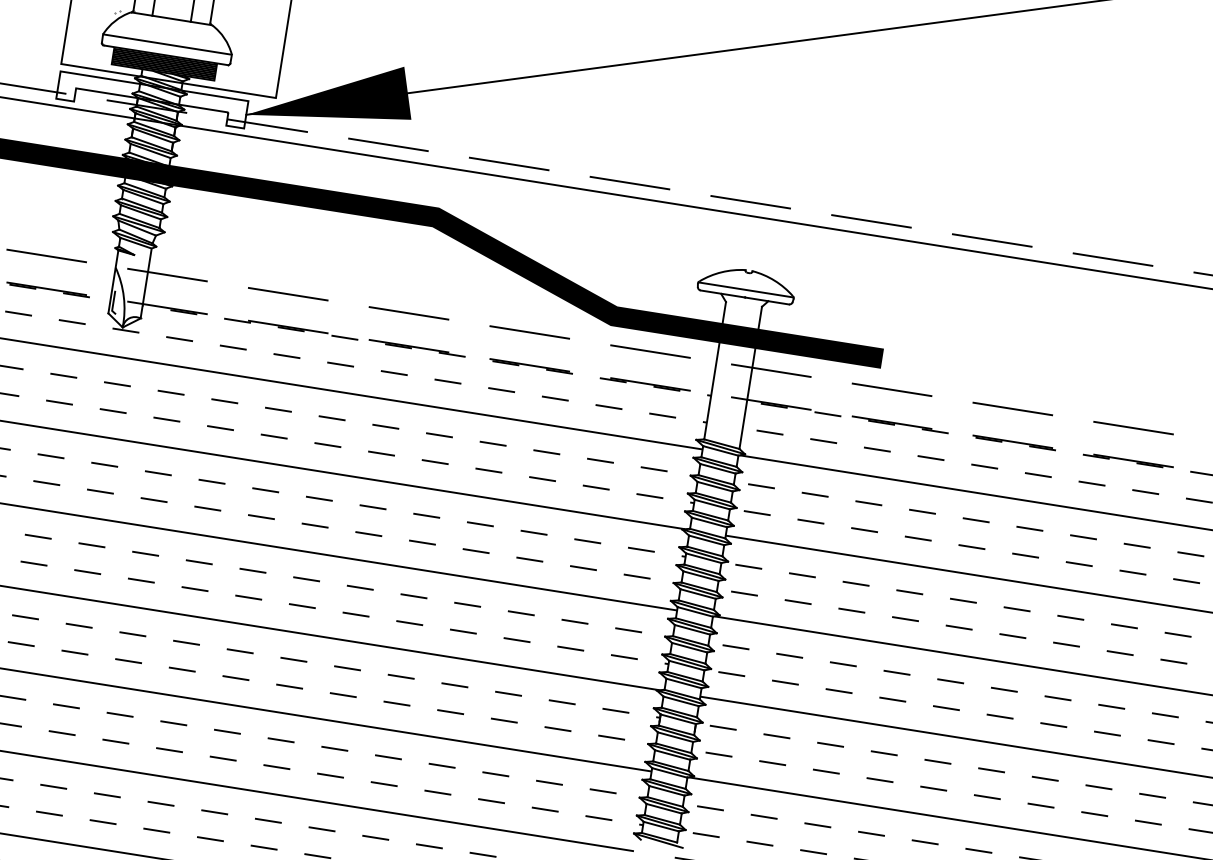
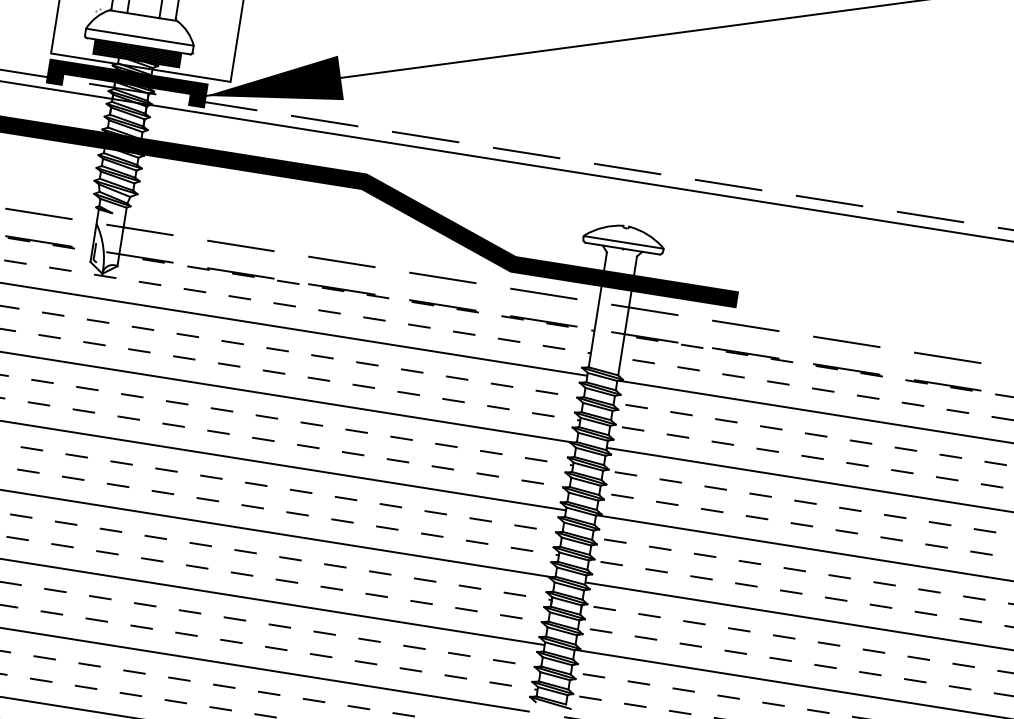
fill: (151, 99) -> (126, 83), added

